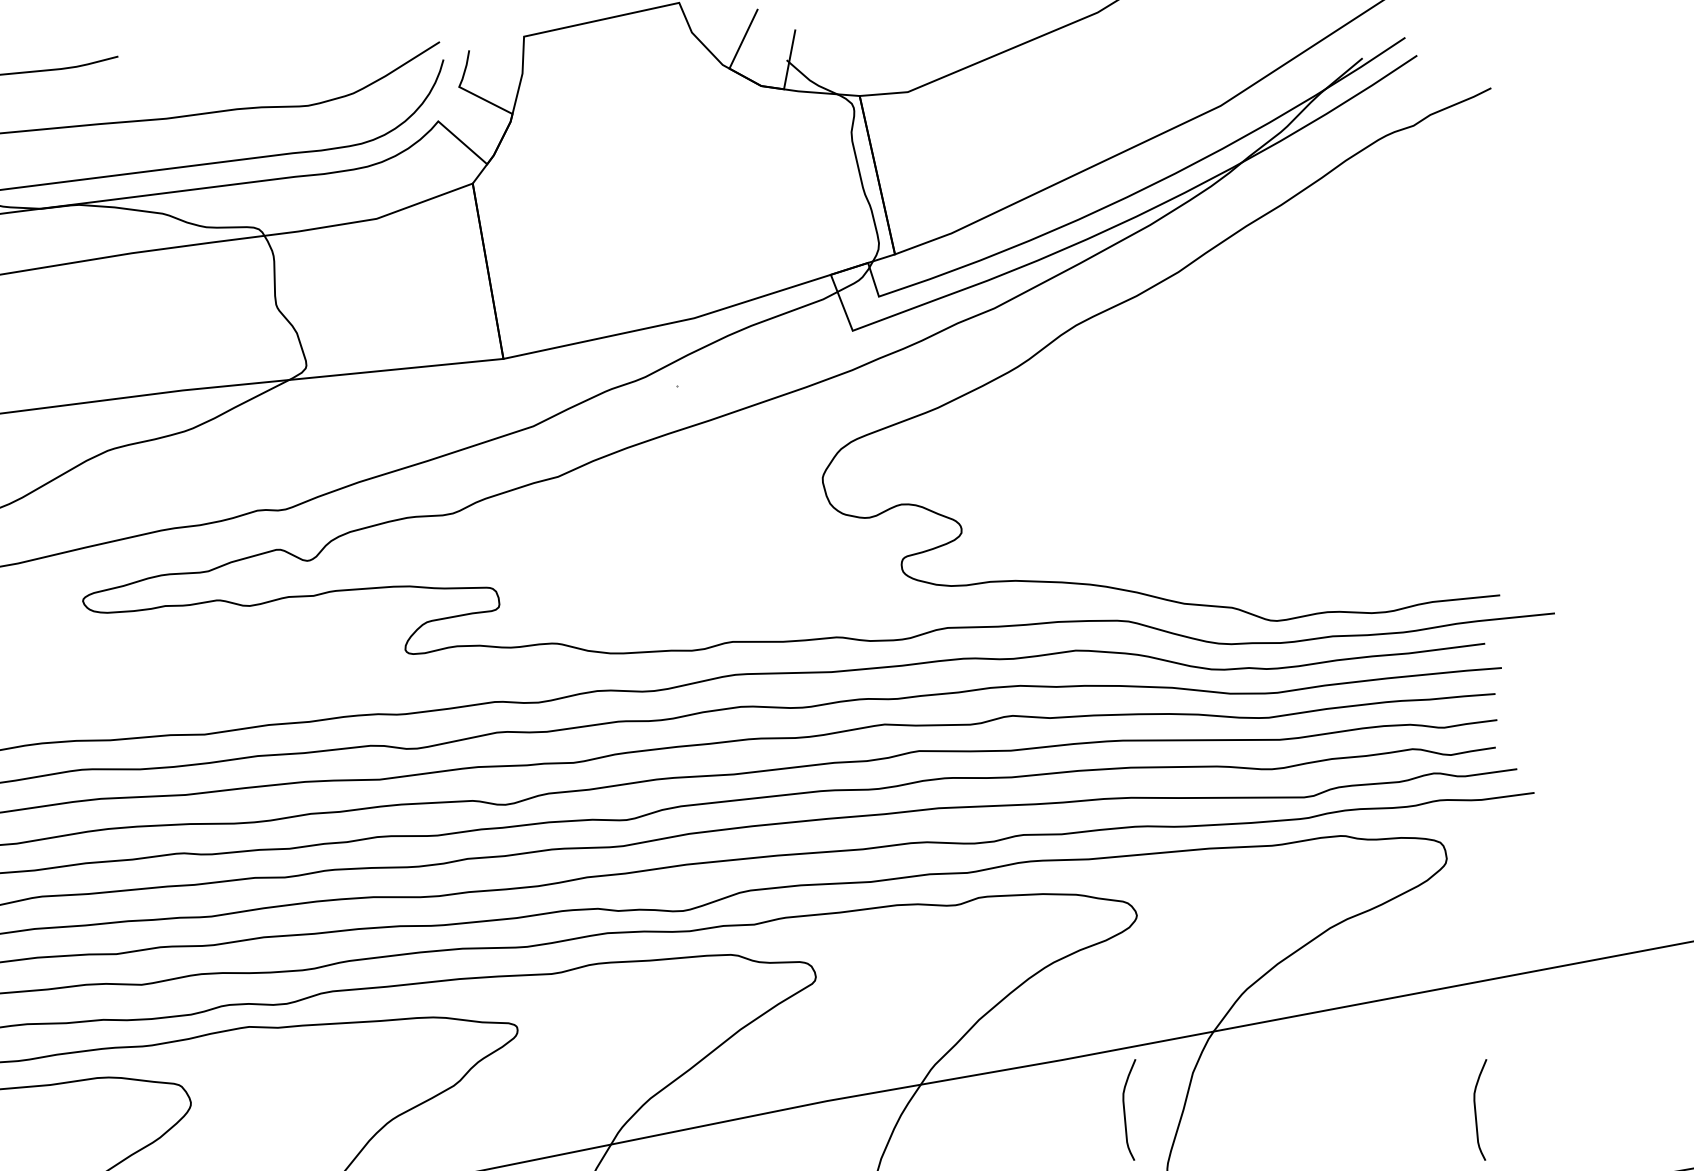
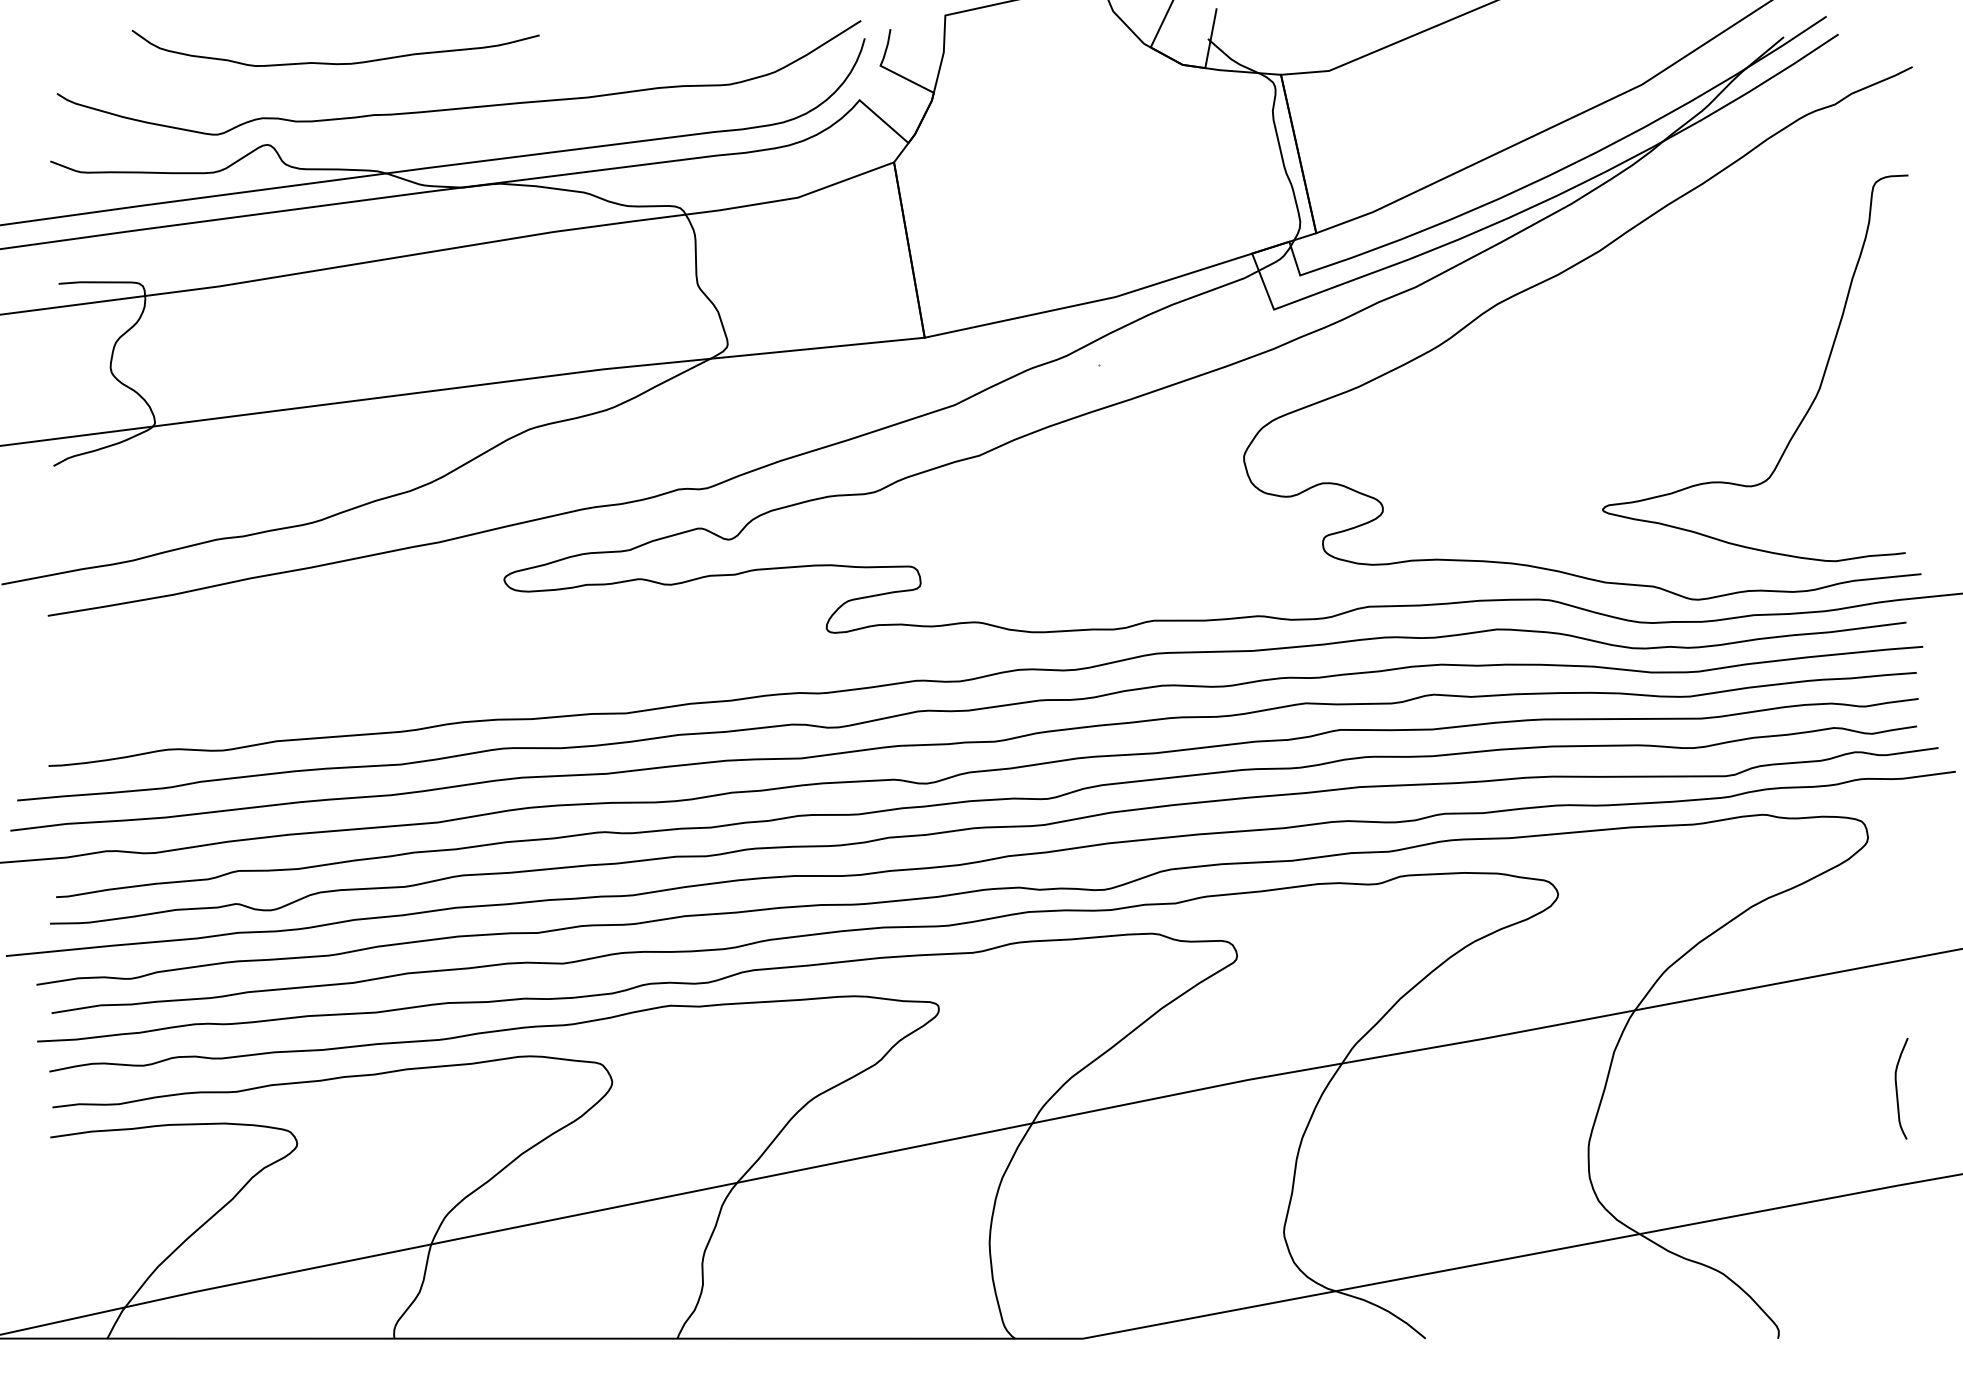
curve: (1390, 423) -> (1811, 402), added
curve: (1125, 1109) -> (1546, 1088), removed

